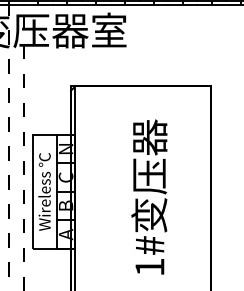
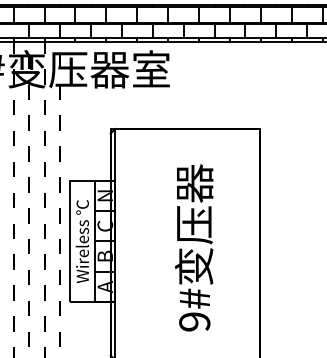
text: (149, 266) -> (194, 321), 1# -> 9#

